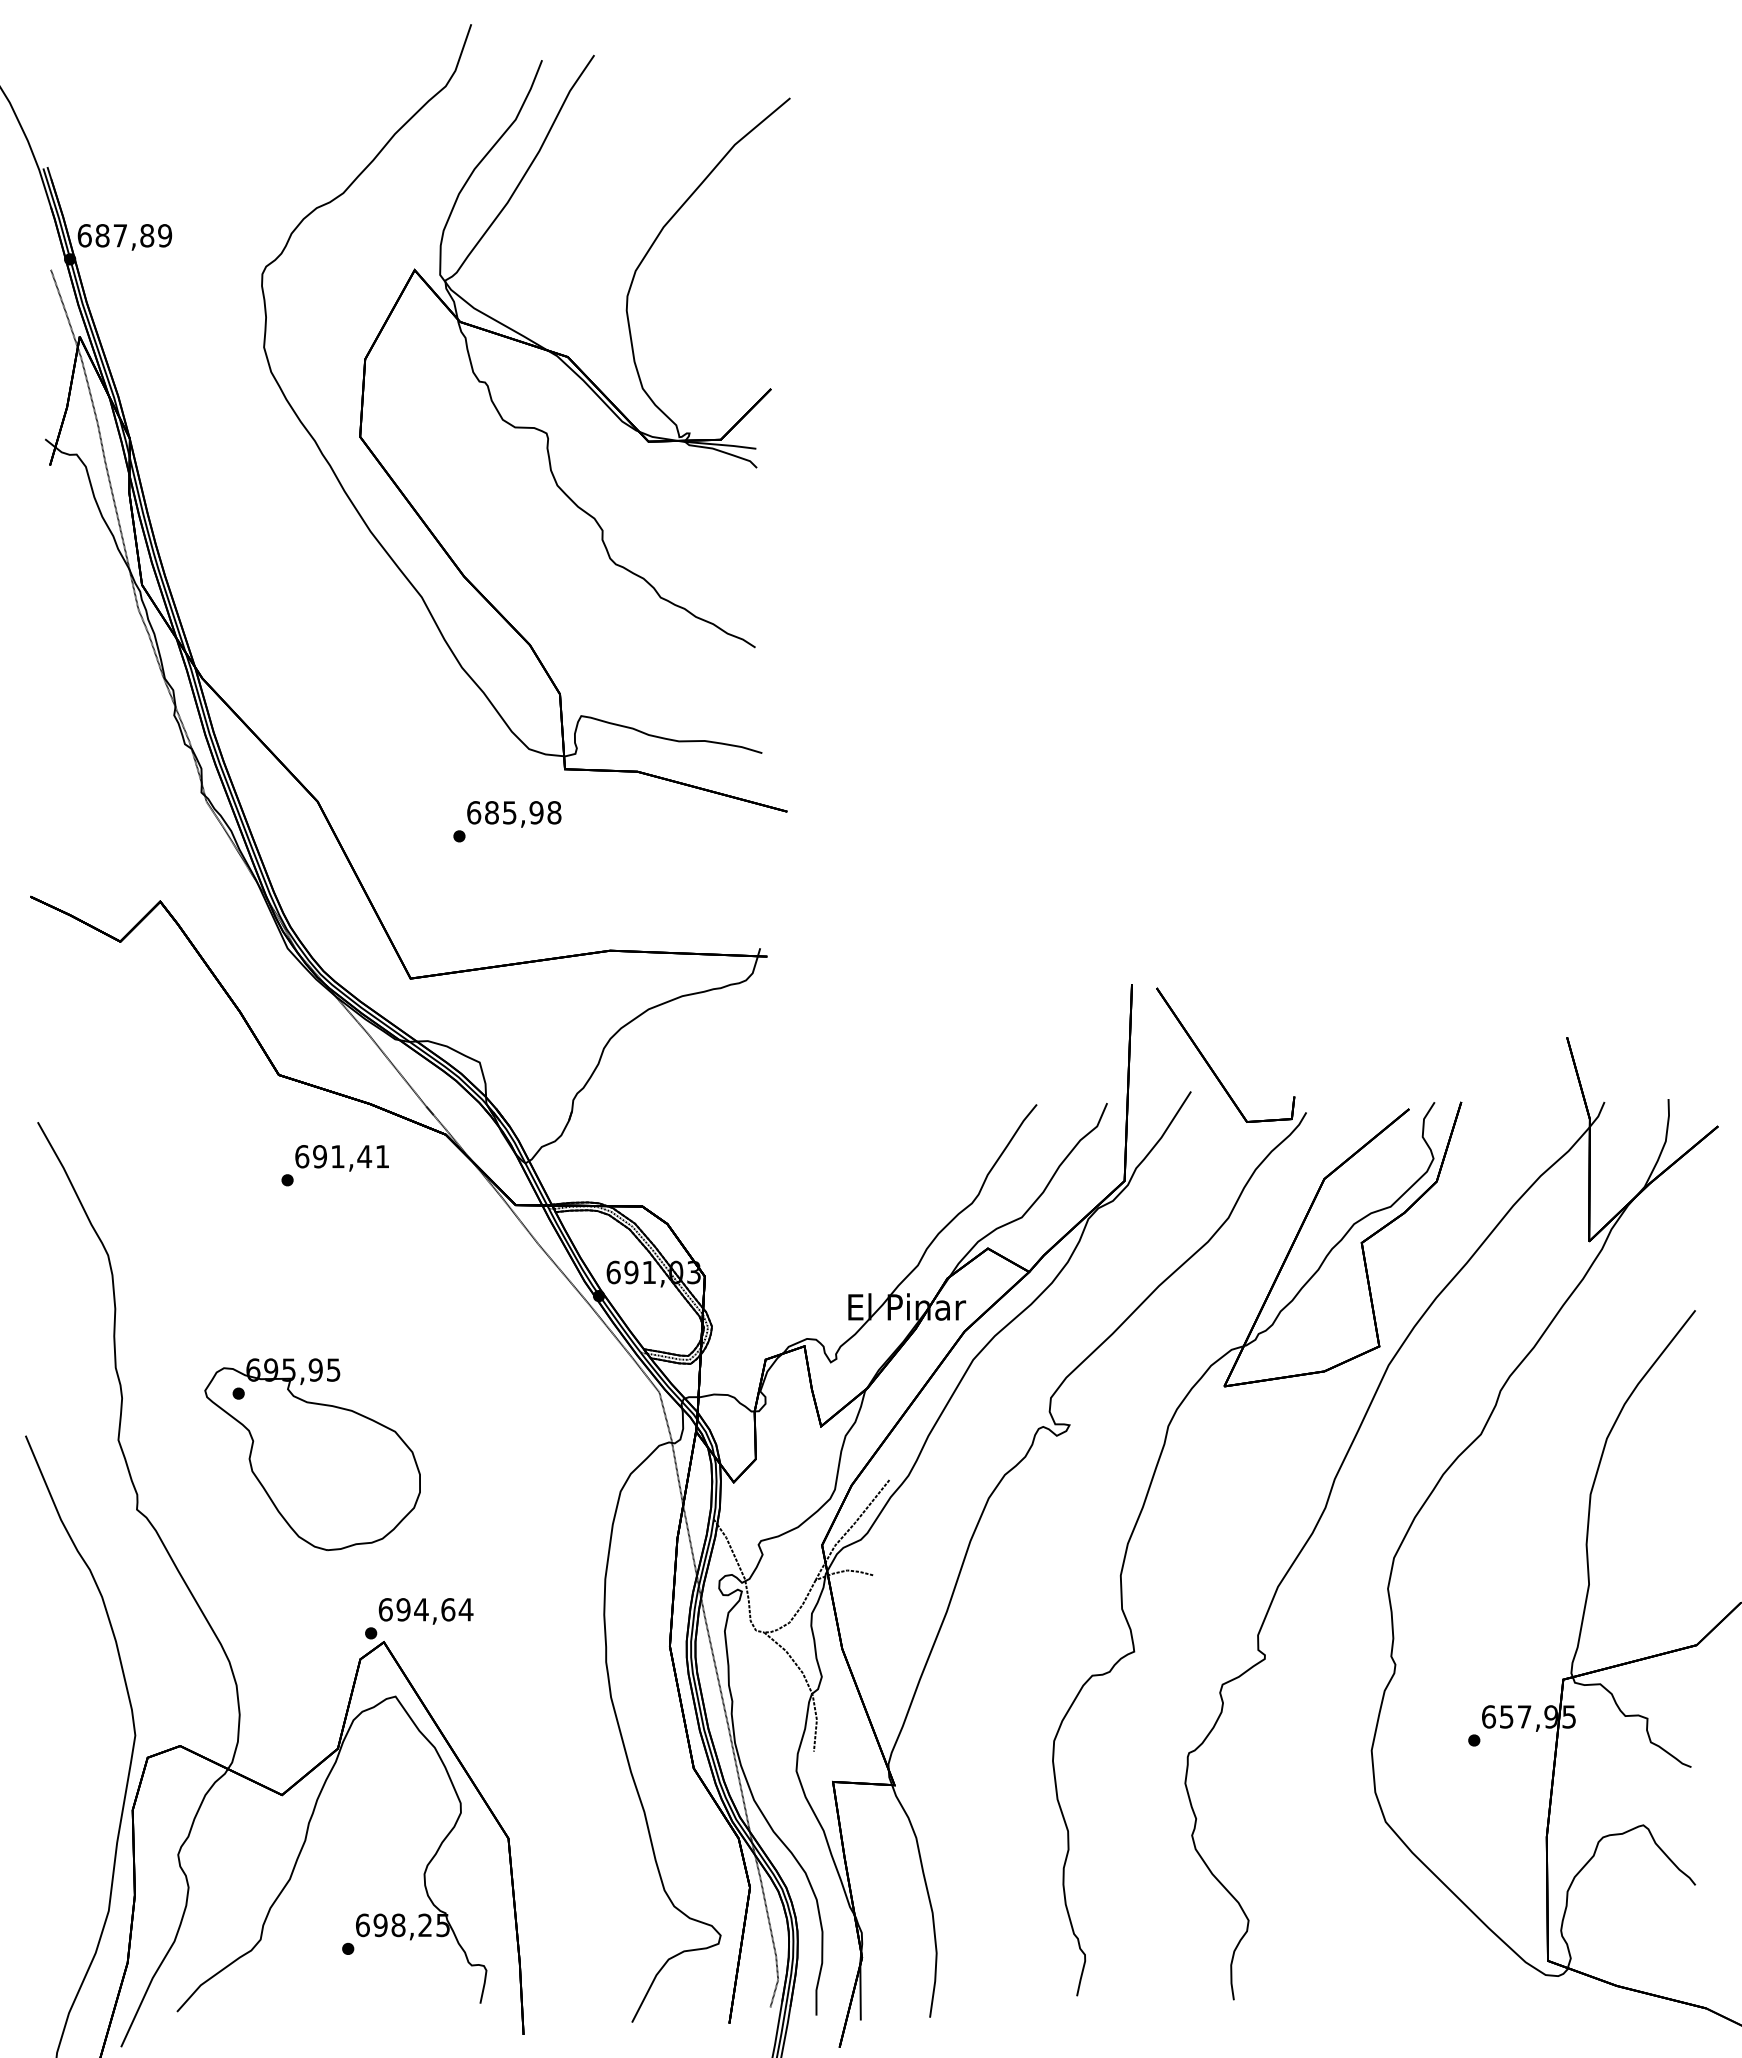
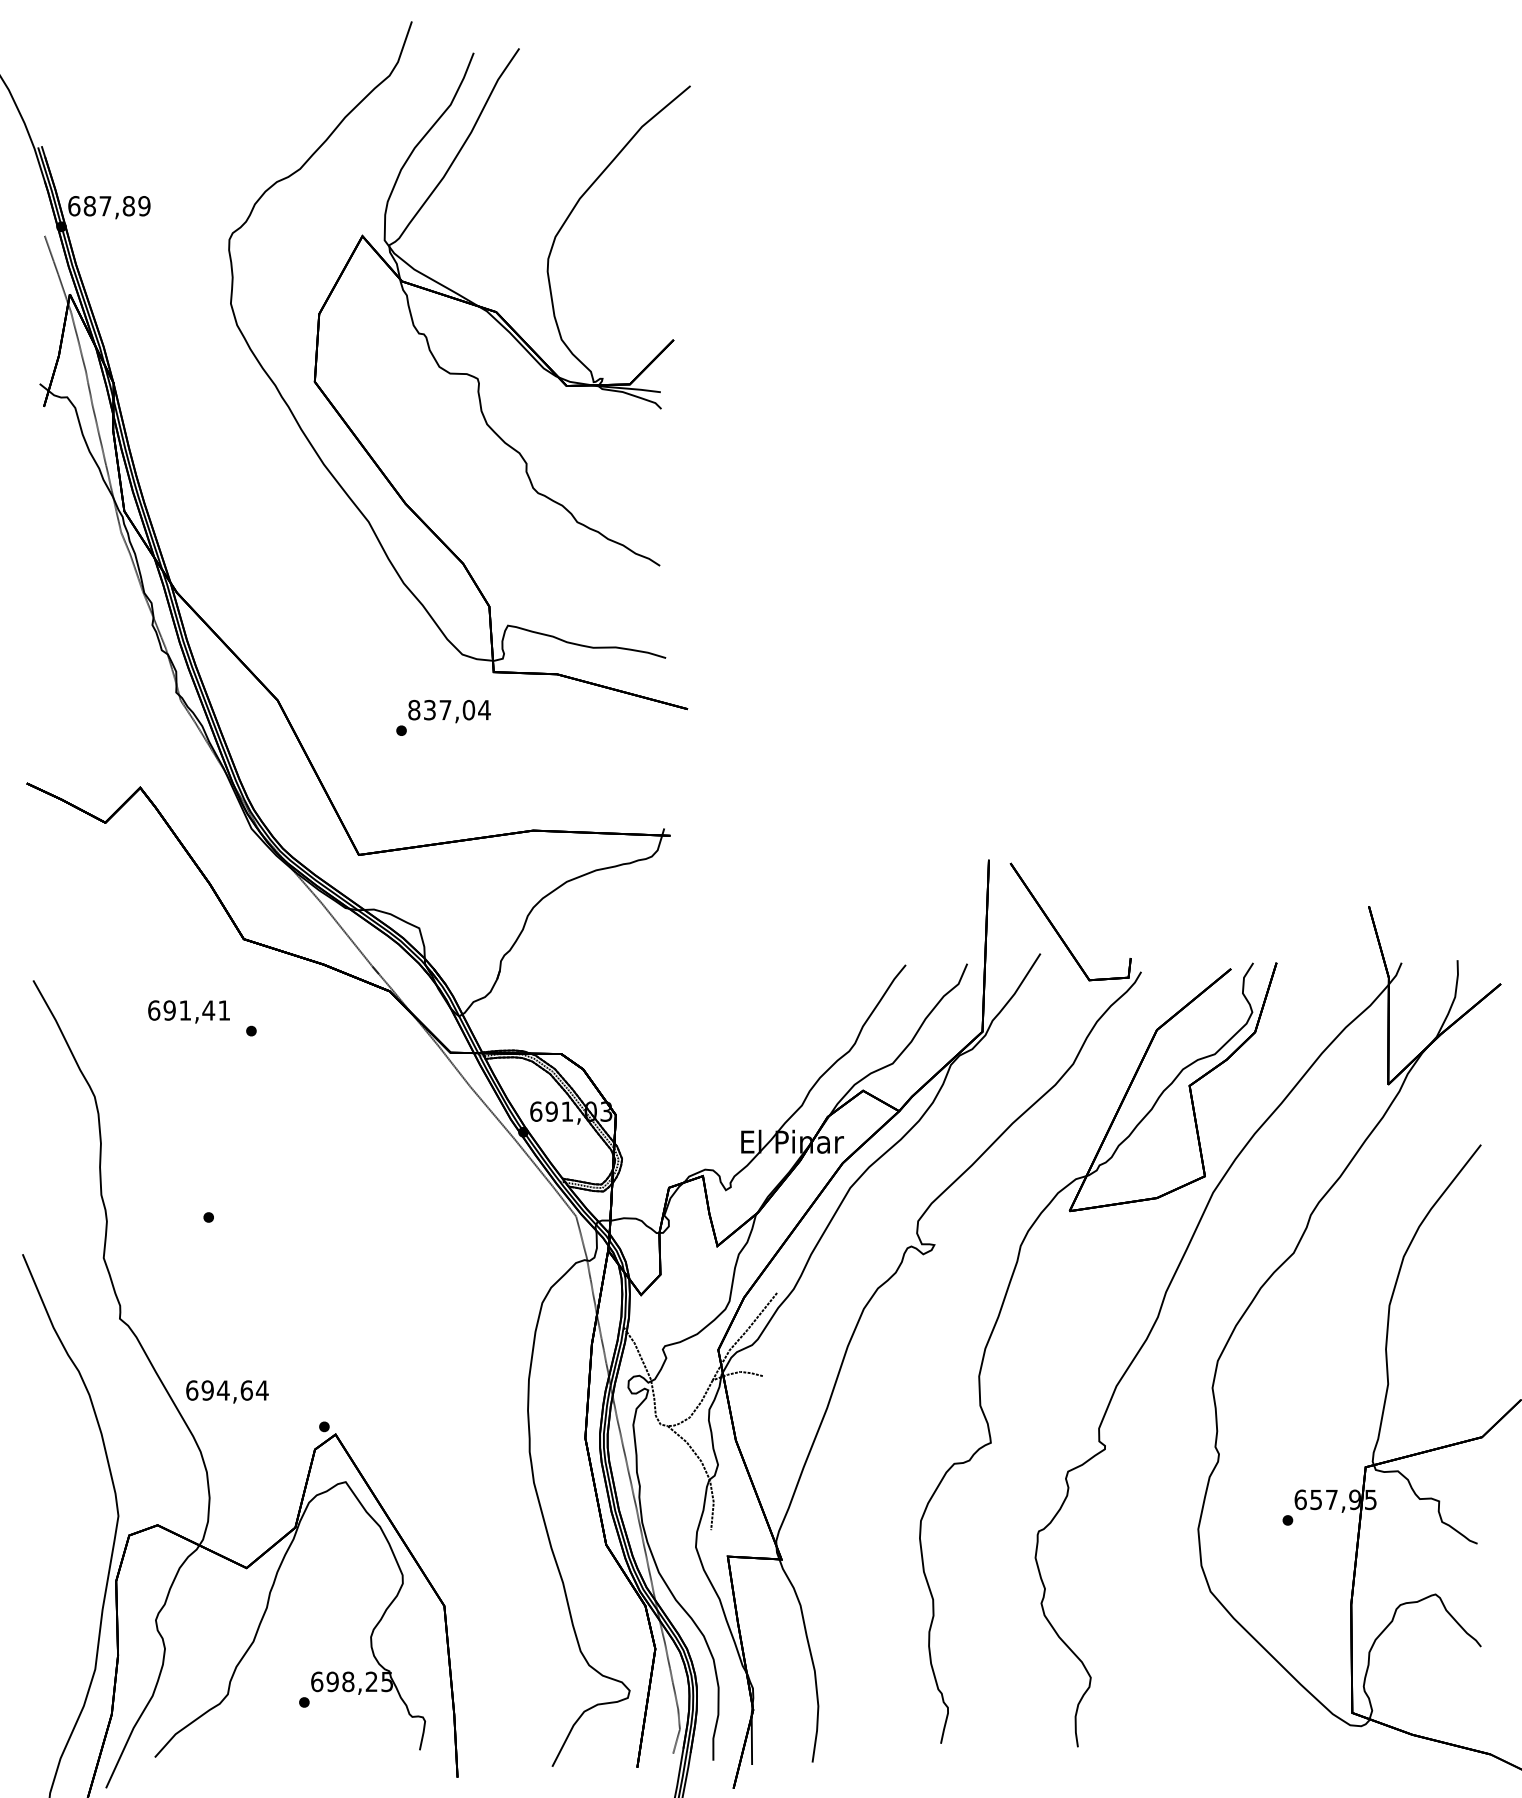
text: (514, 812) -> (449, 709), 685,98 -> 837,04
text: (341, 1158) -> (188, 1012), moved
part: (312, 1454) -> (273, 1270), removed
text: (425, 1611) -> (226, 1392), moved

